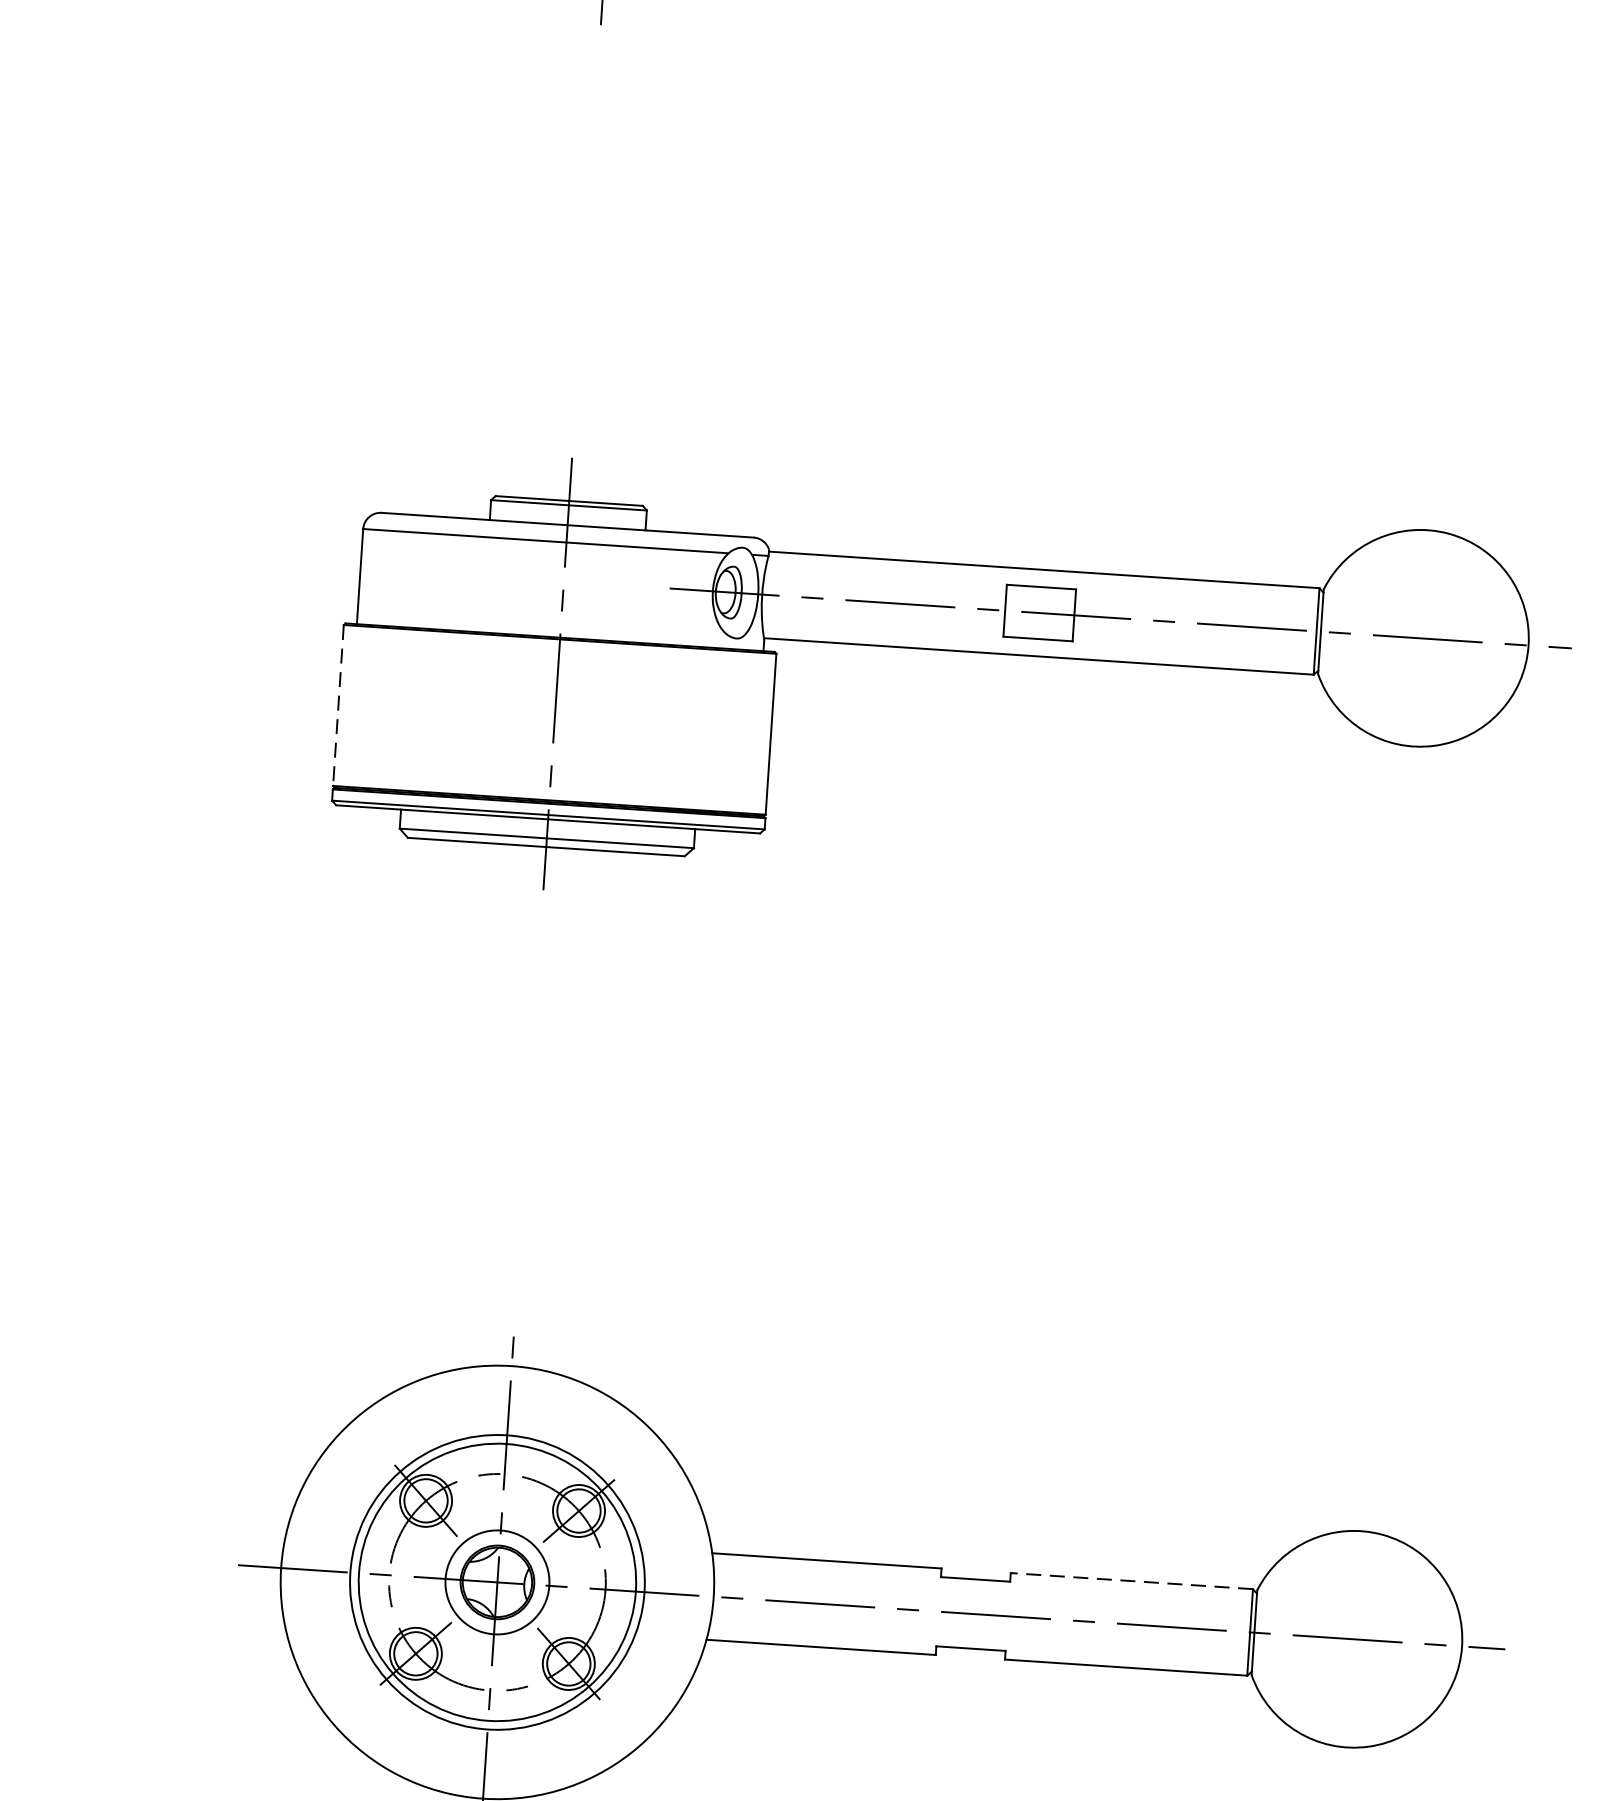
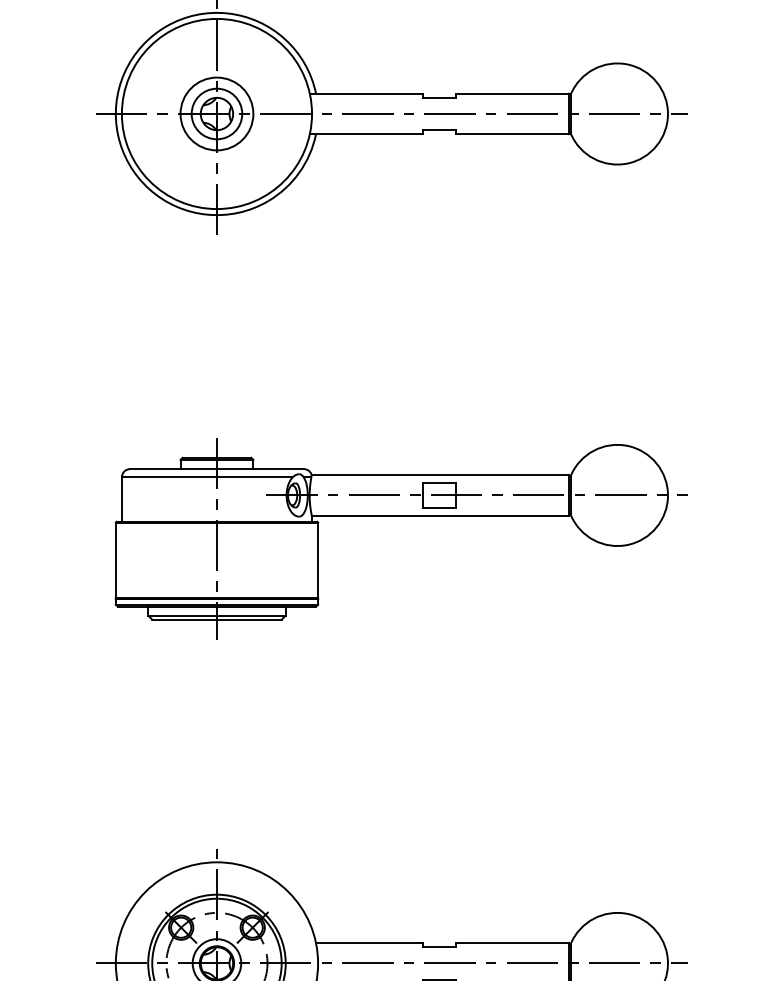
line: (337, 706) -> (115, 560), dashed -> solid
line: (1132, 1581) -> (512, 943), dashed -> solid

